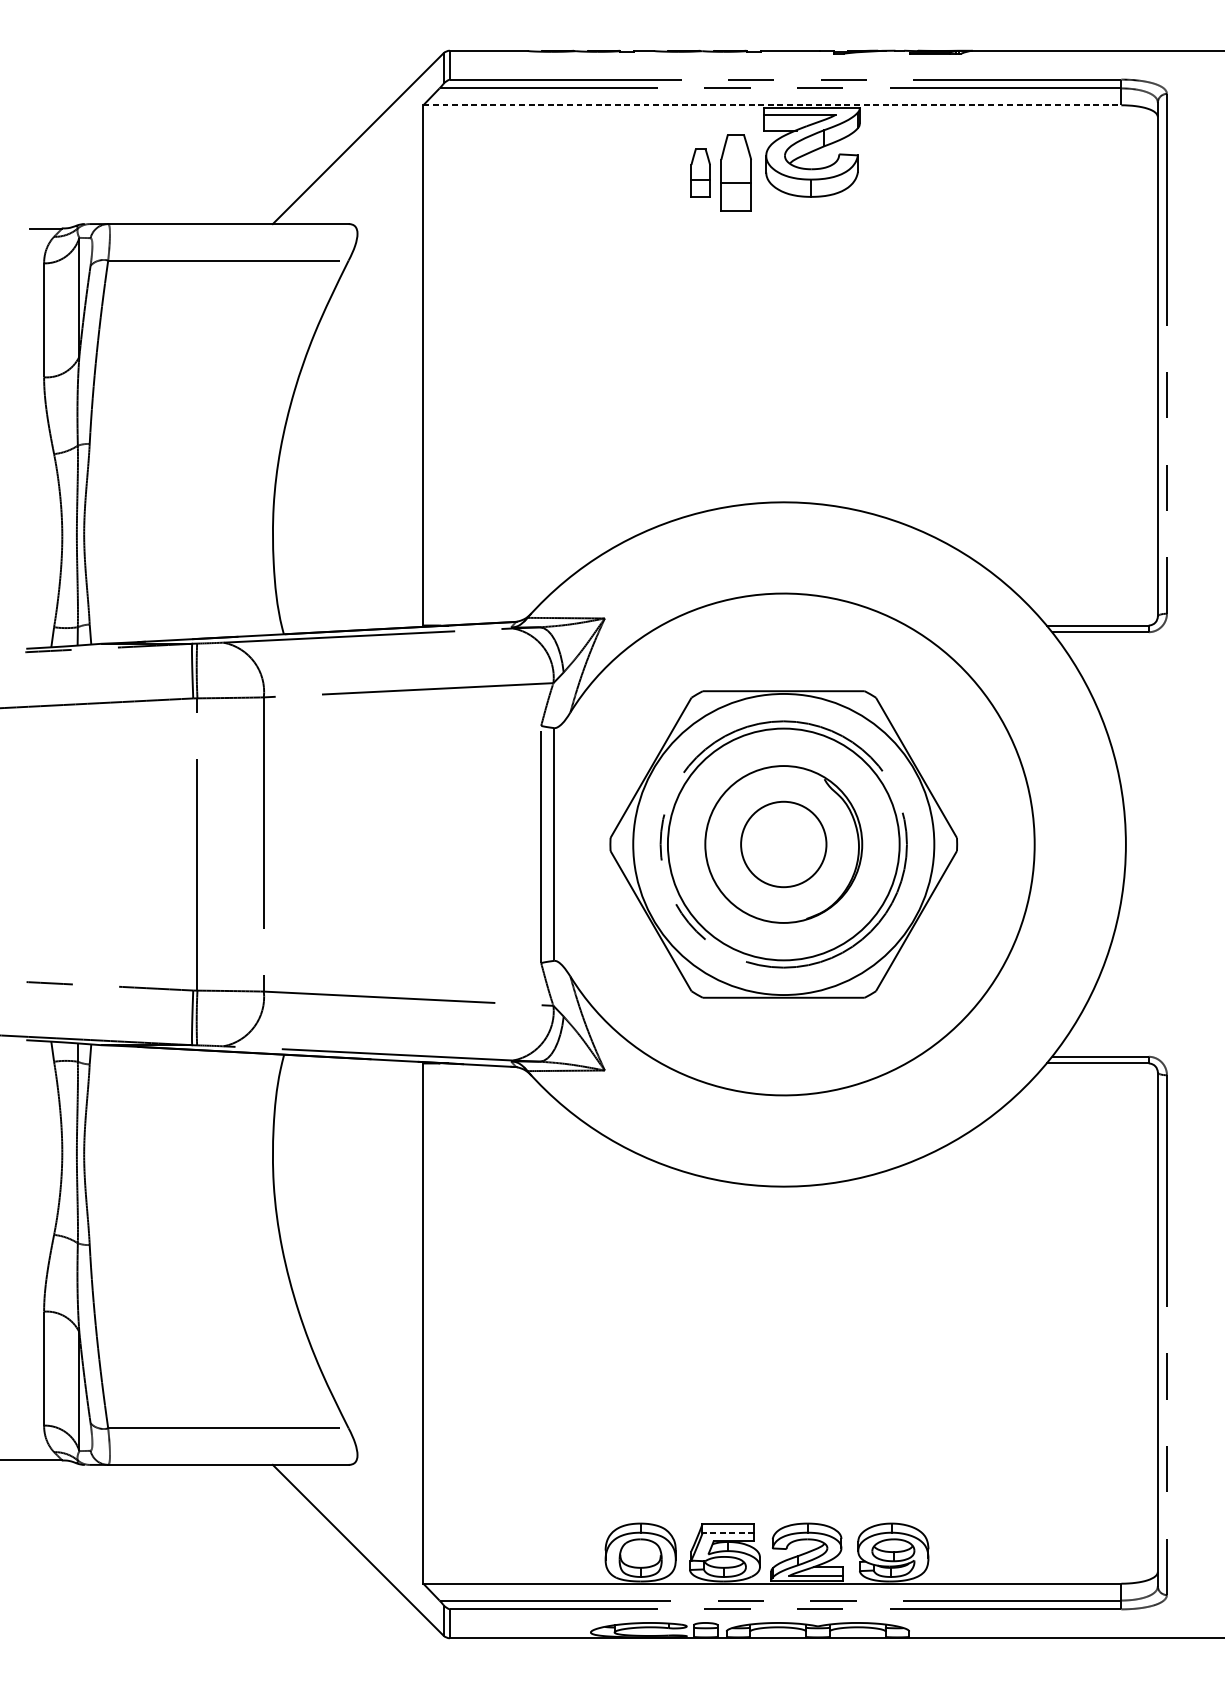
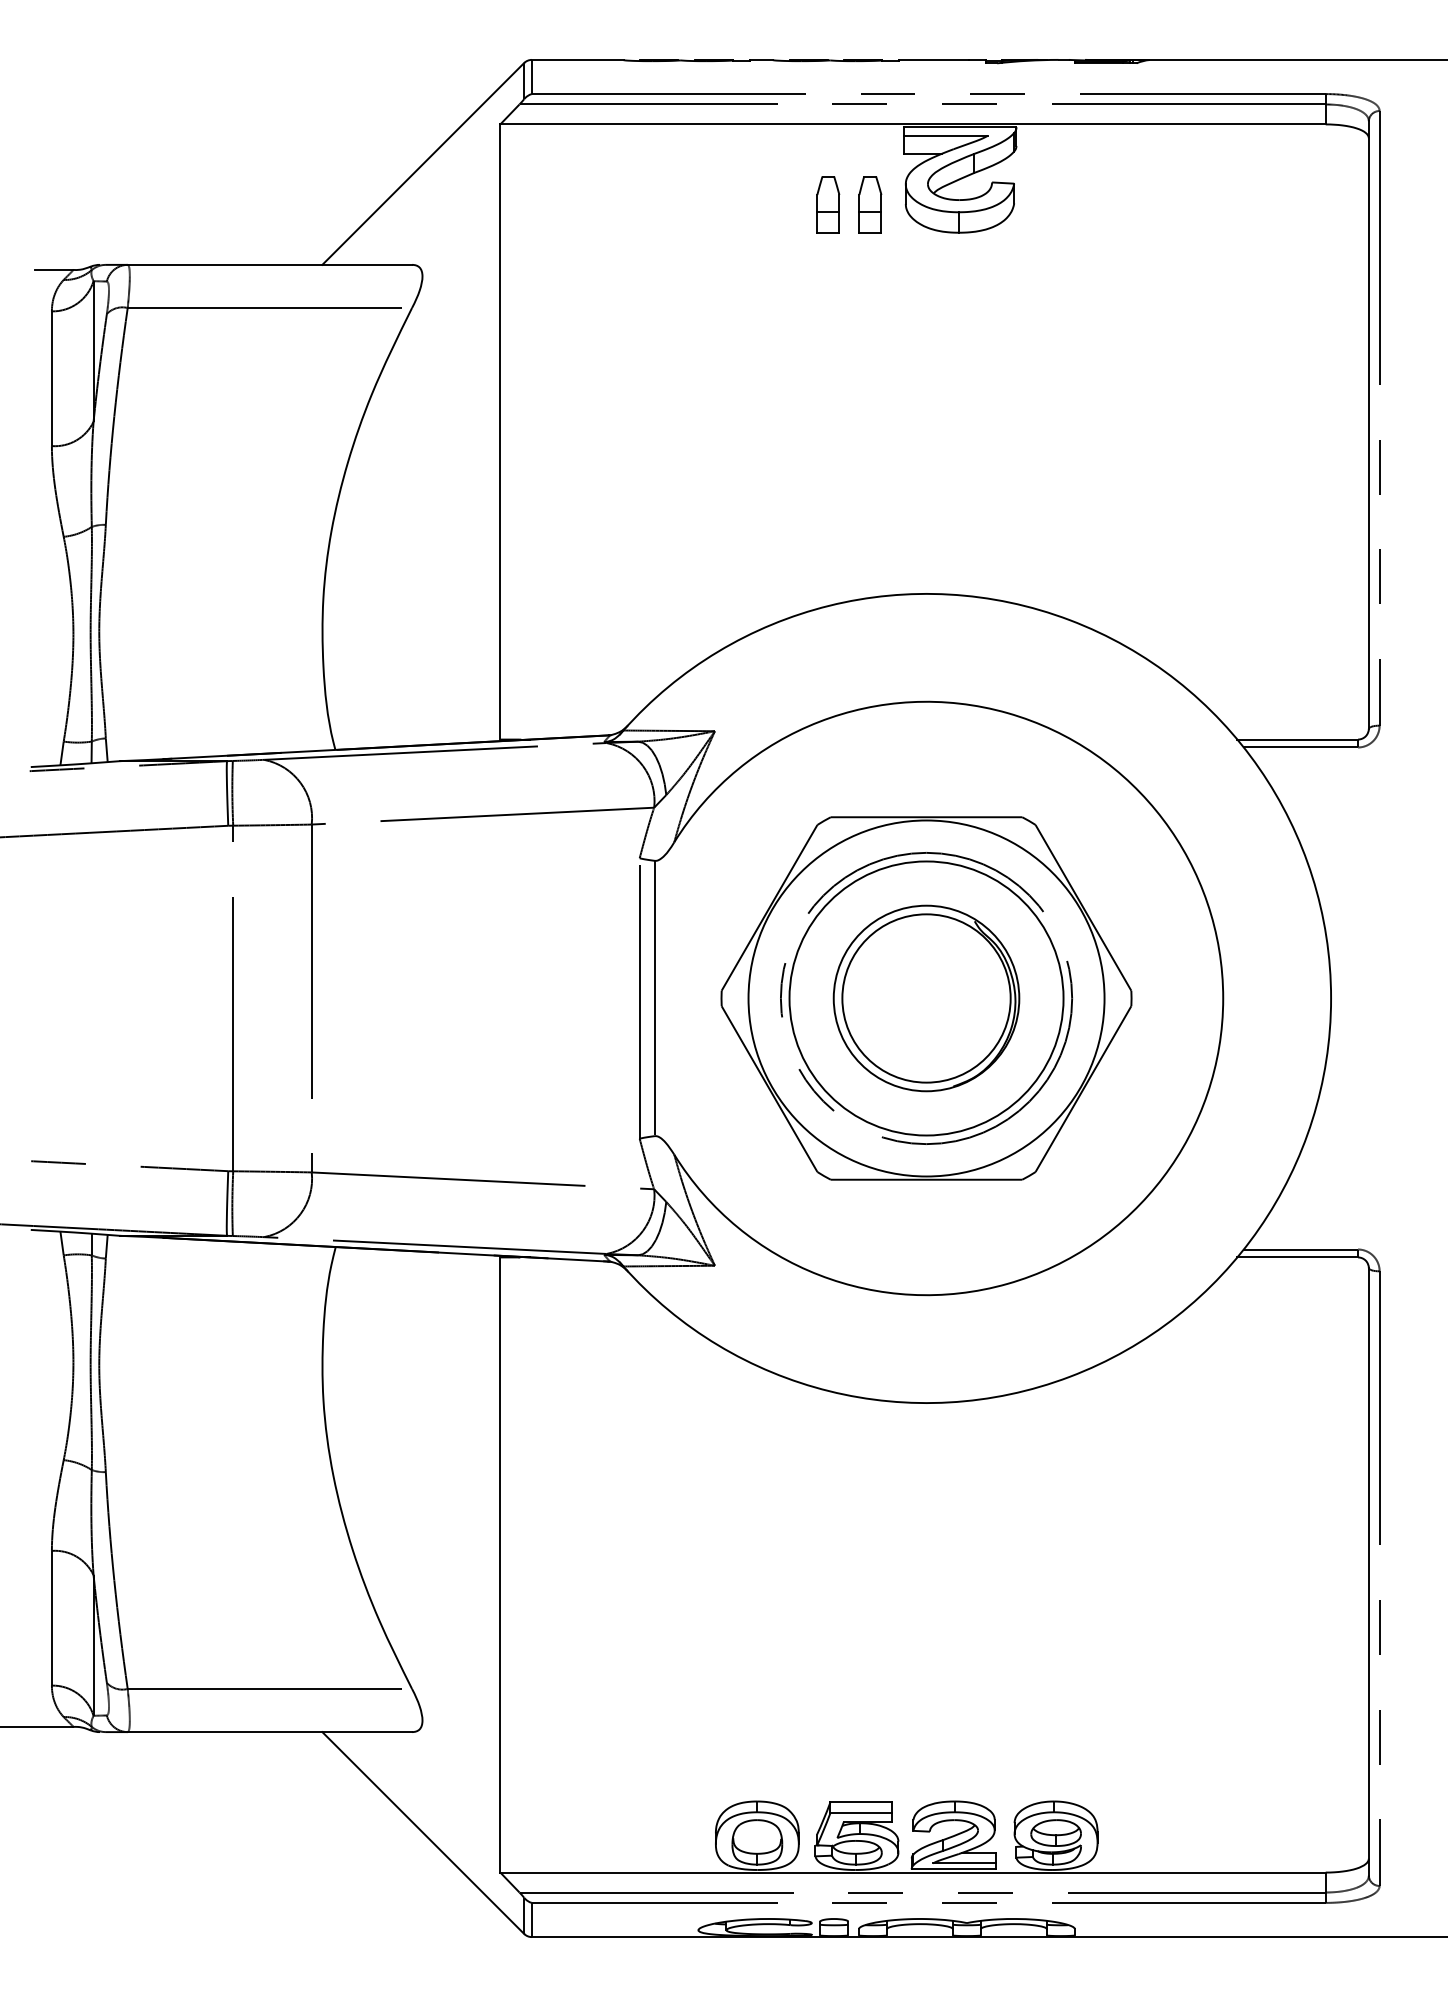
line: (772, 105) -> (913, 124), dashed -> solid
part: (736, 173) -> (870, 204), size x0.62
circle: (783, 844) -> (926, 998), size x1.67
line: (728, 1533) -> (861, 1813), dashed -> solid

